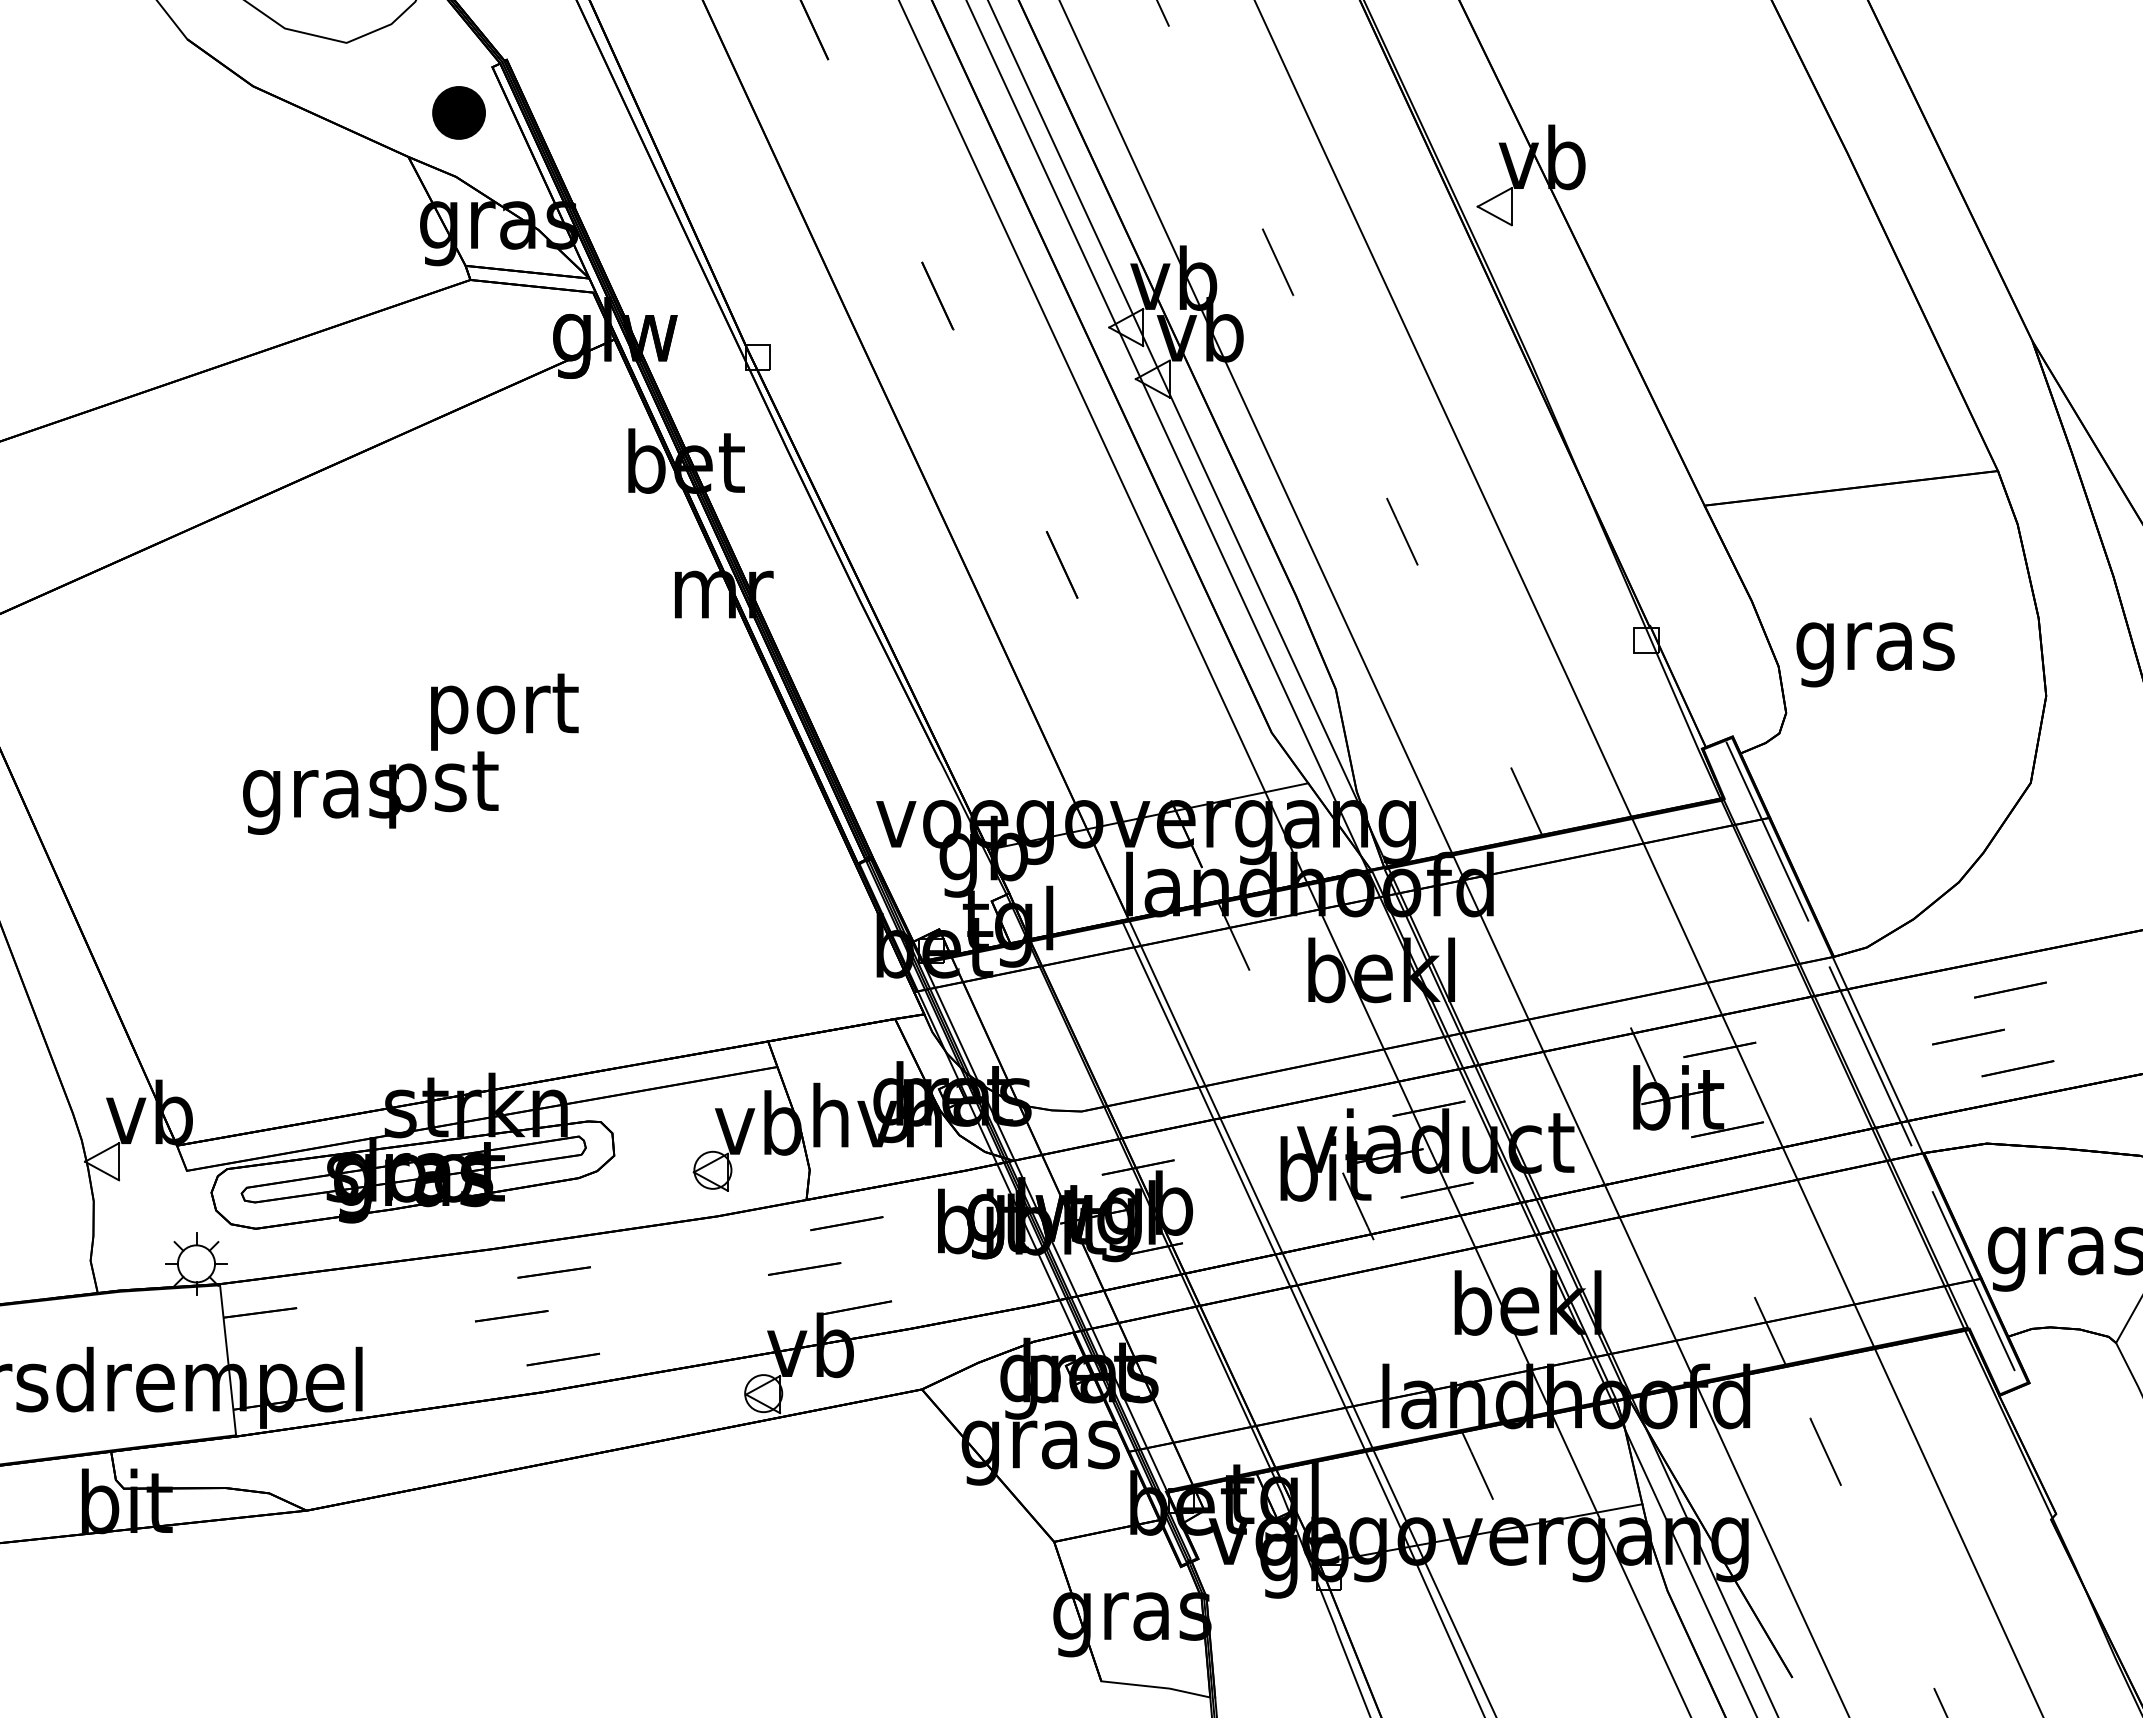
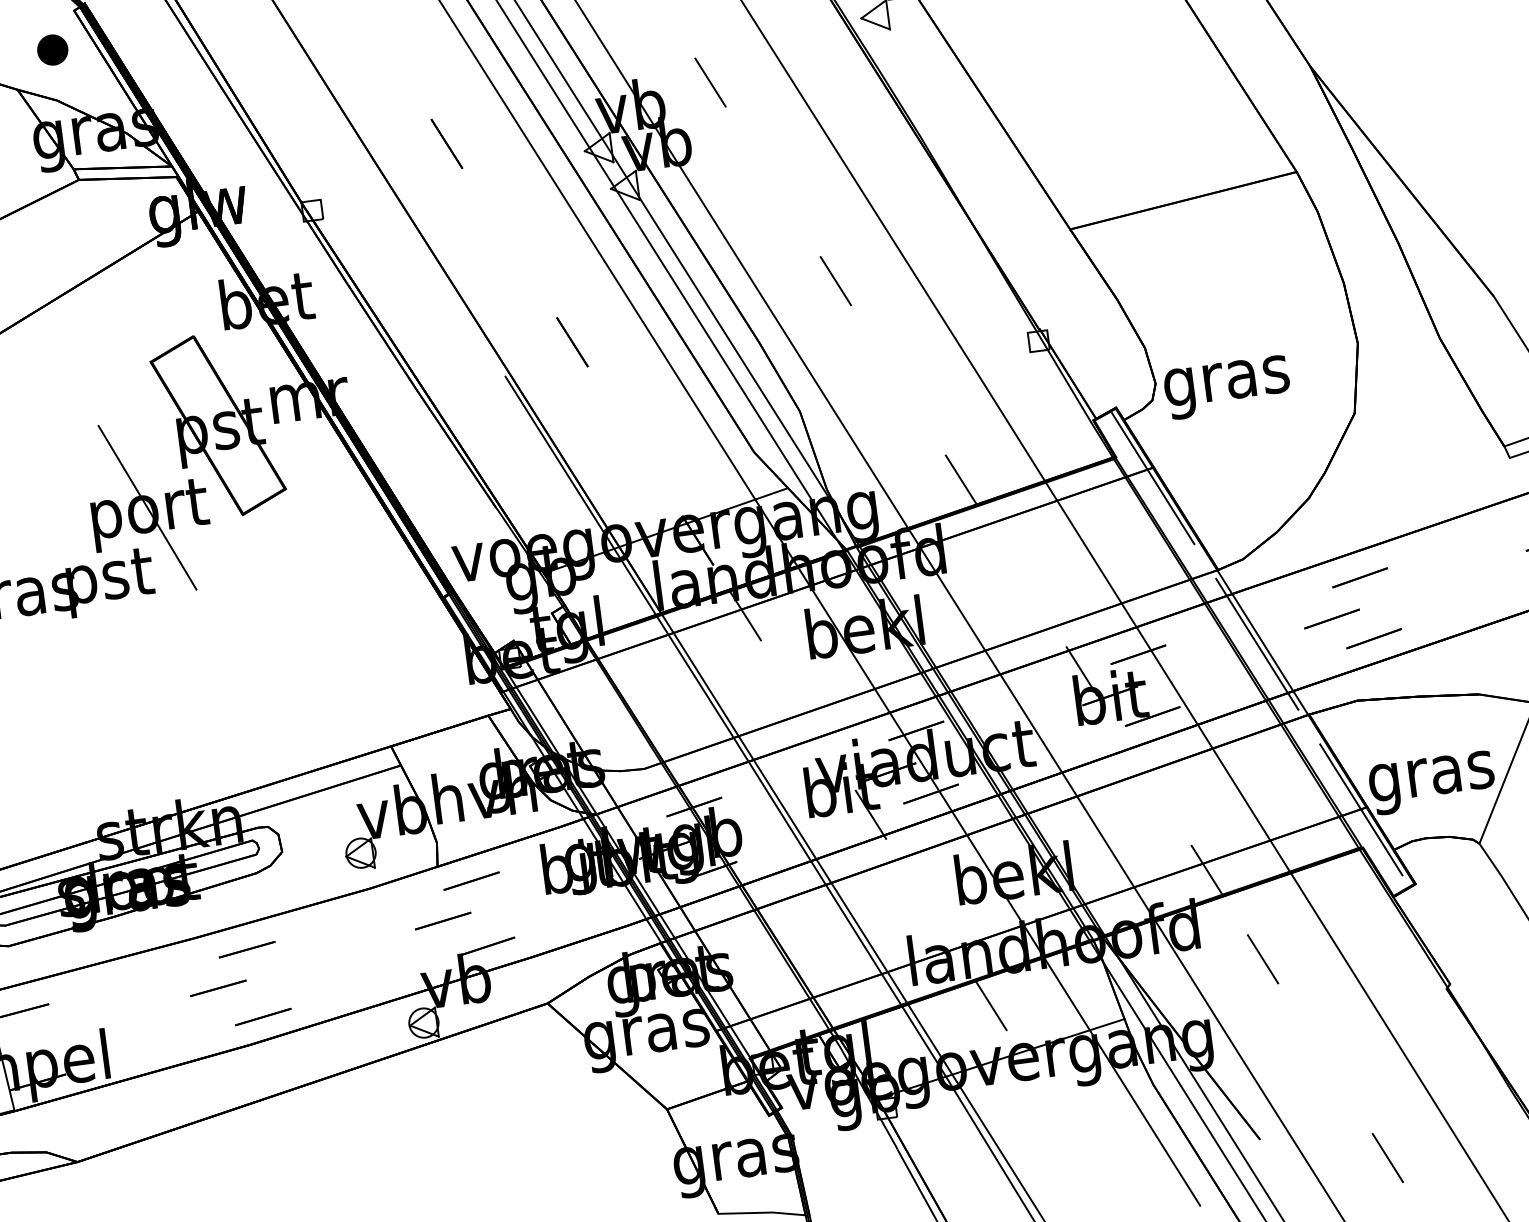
part: (458, 112) -> (52, 49), size x0.71
part: (604, 611) -> (218, 426), added
text: (1875, 654) -> (1227, 387), moved
line: (502, 701) -> (147, 507), added
line: (1046, 758) -> (580, 495), added

